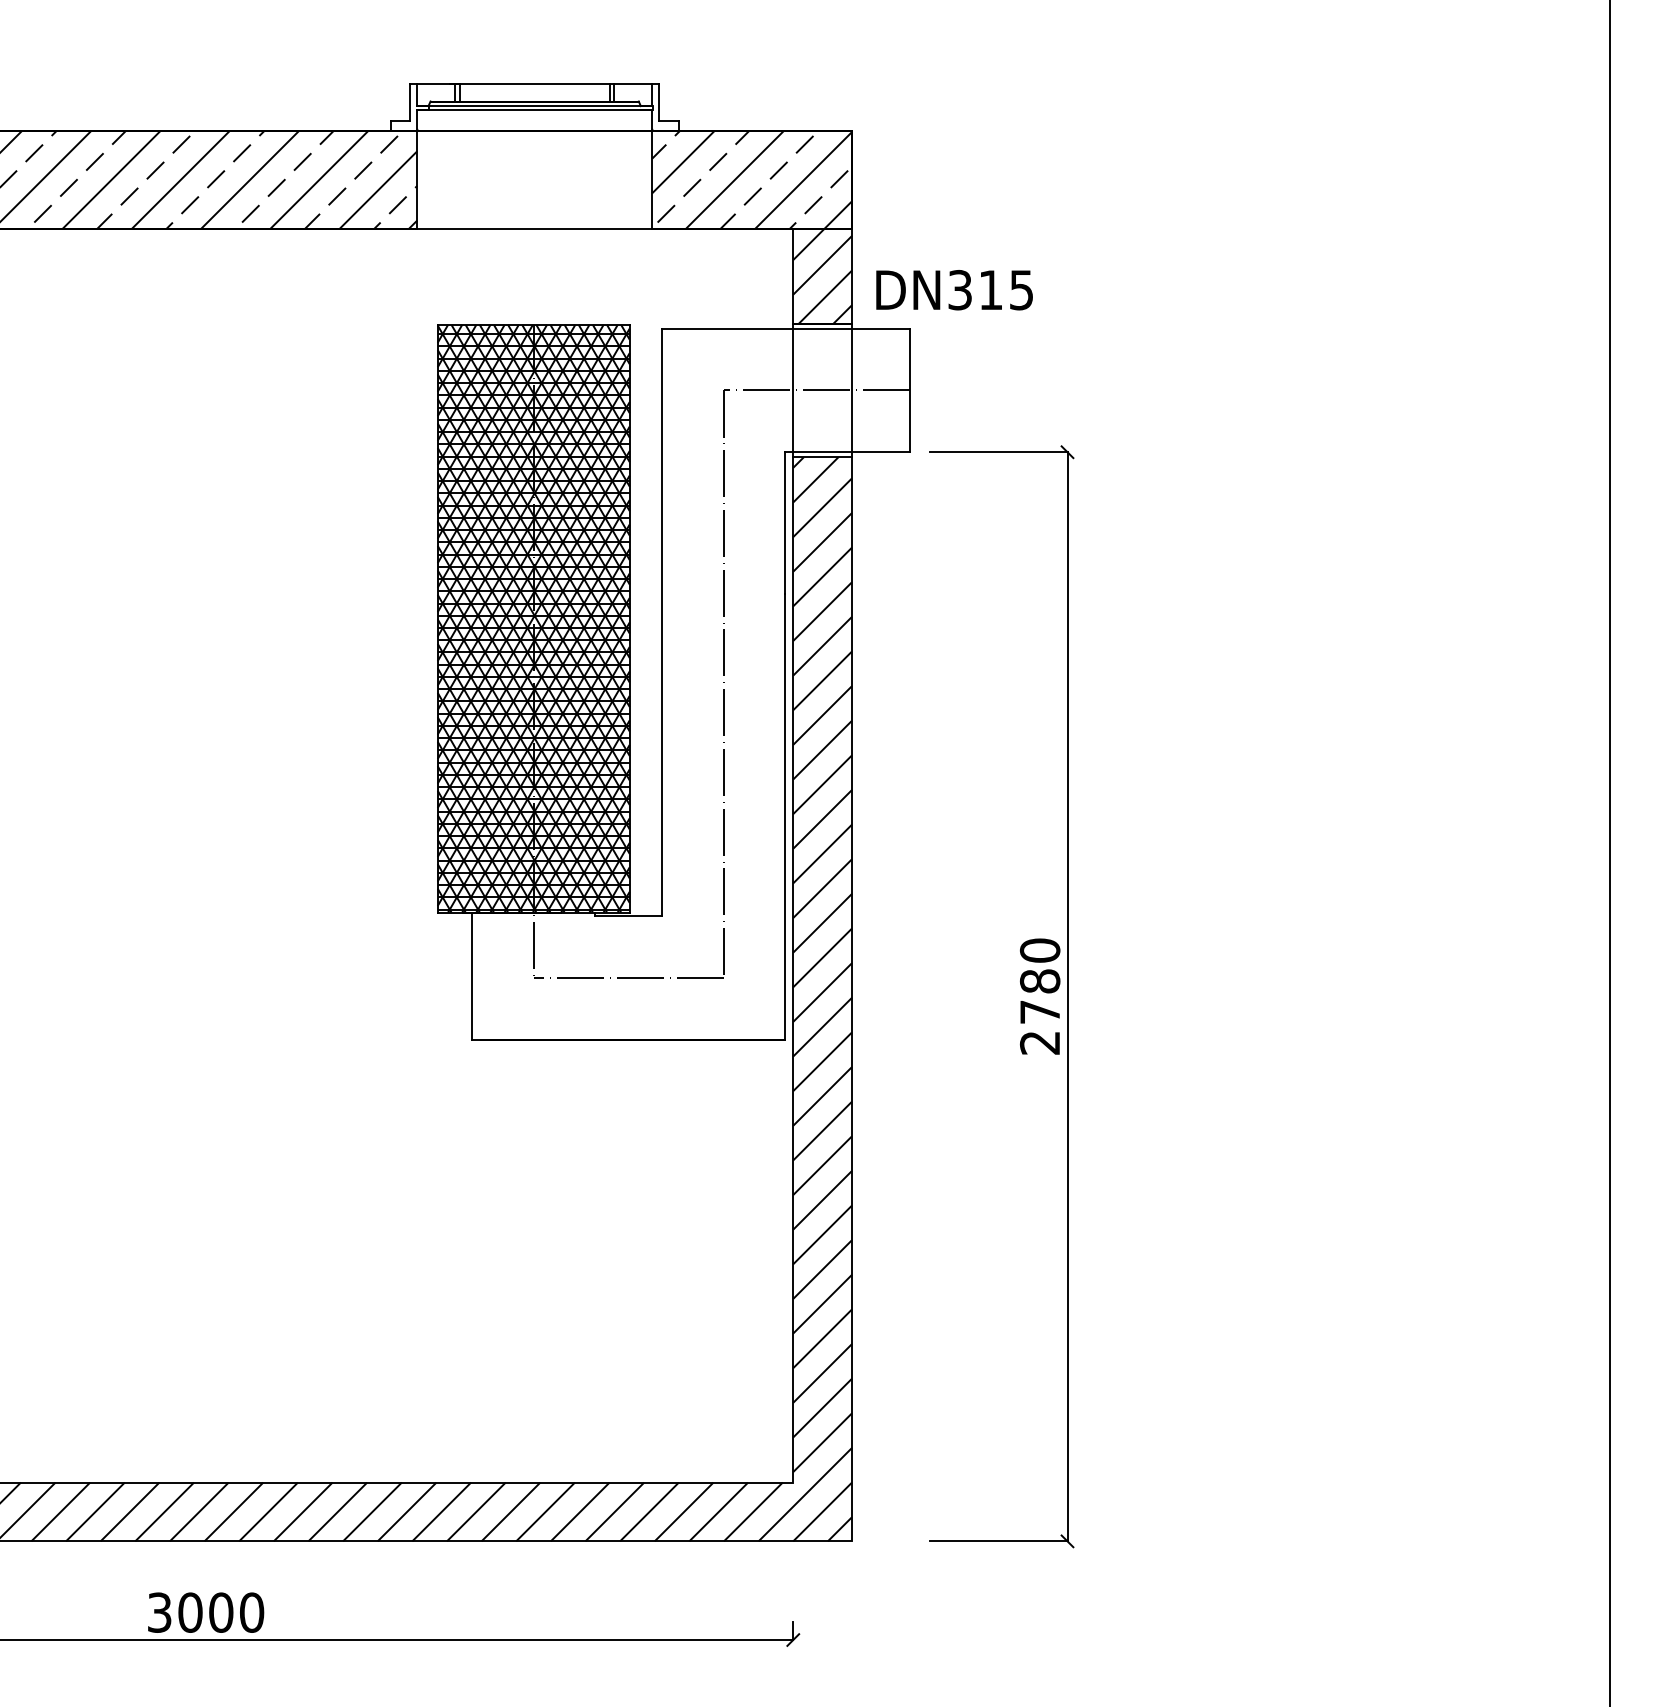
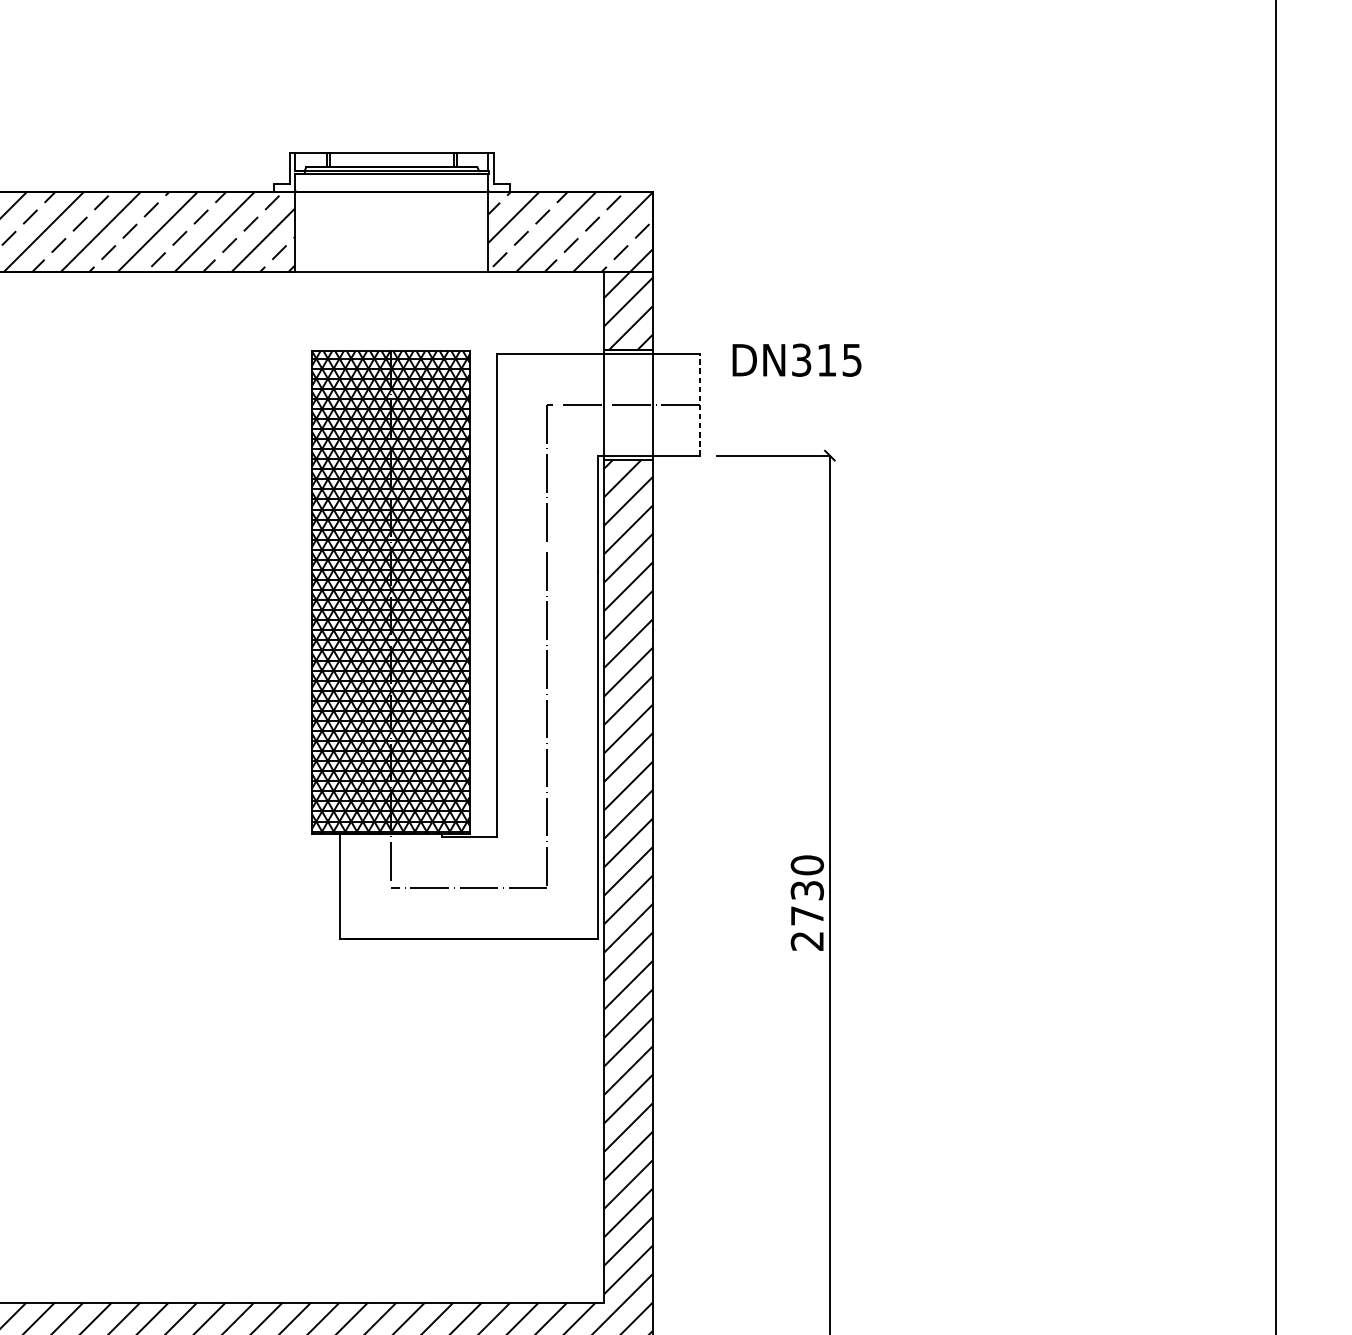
text: (954, 290) -> (796, 360), moved
line: (909, 390) -> (699, 404), solid -> dashed
text: (1040, 981) -> (807, 890), 2780 -> 2730

